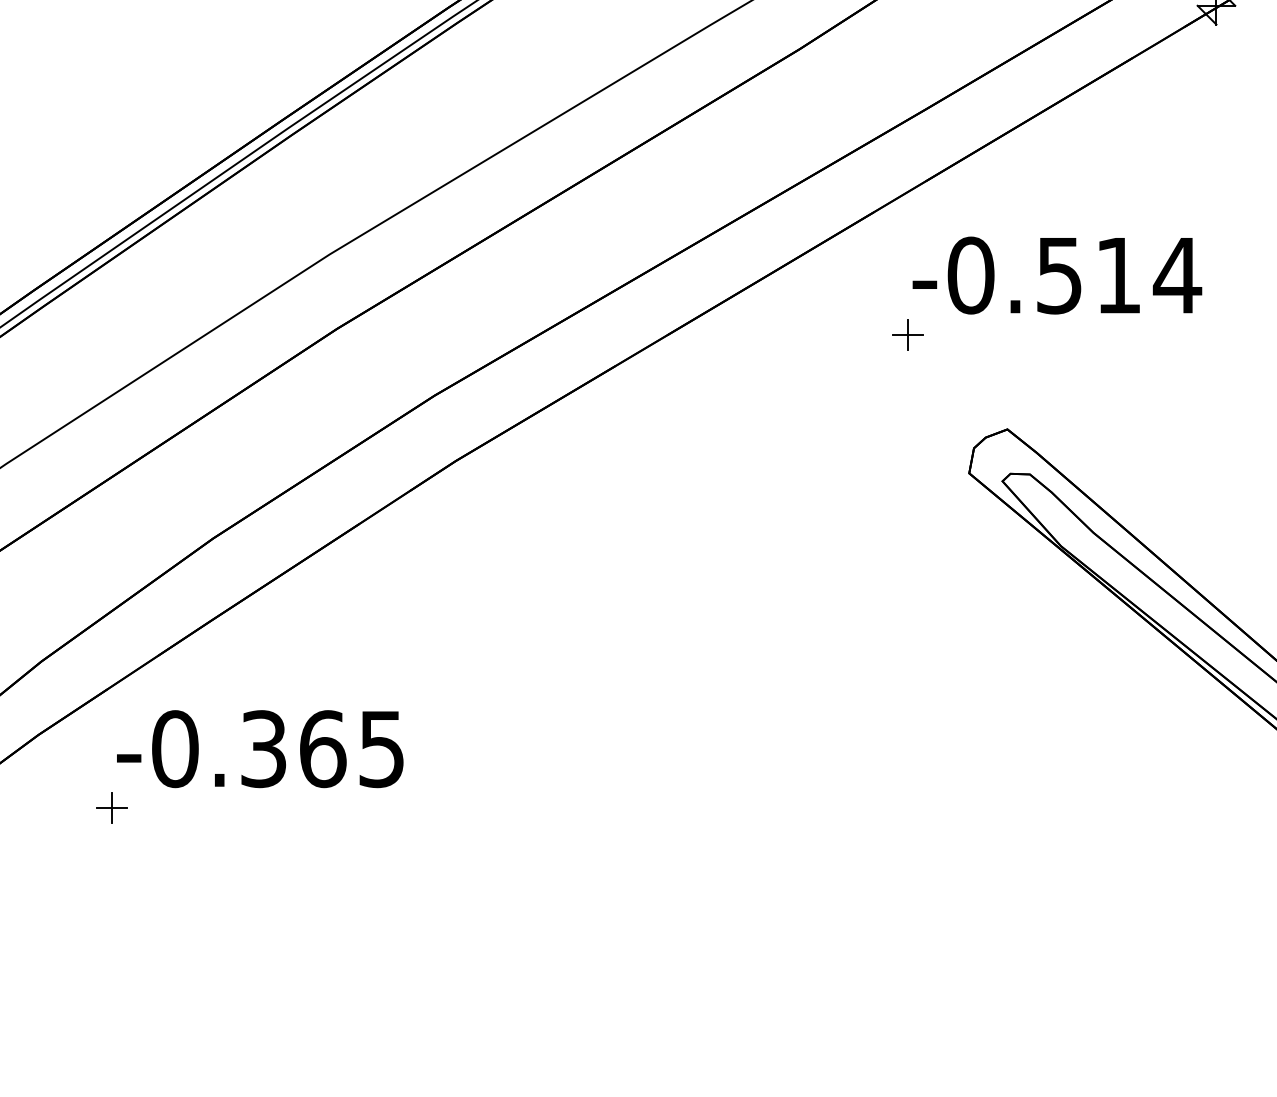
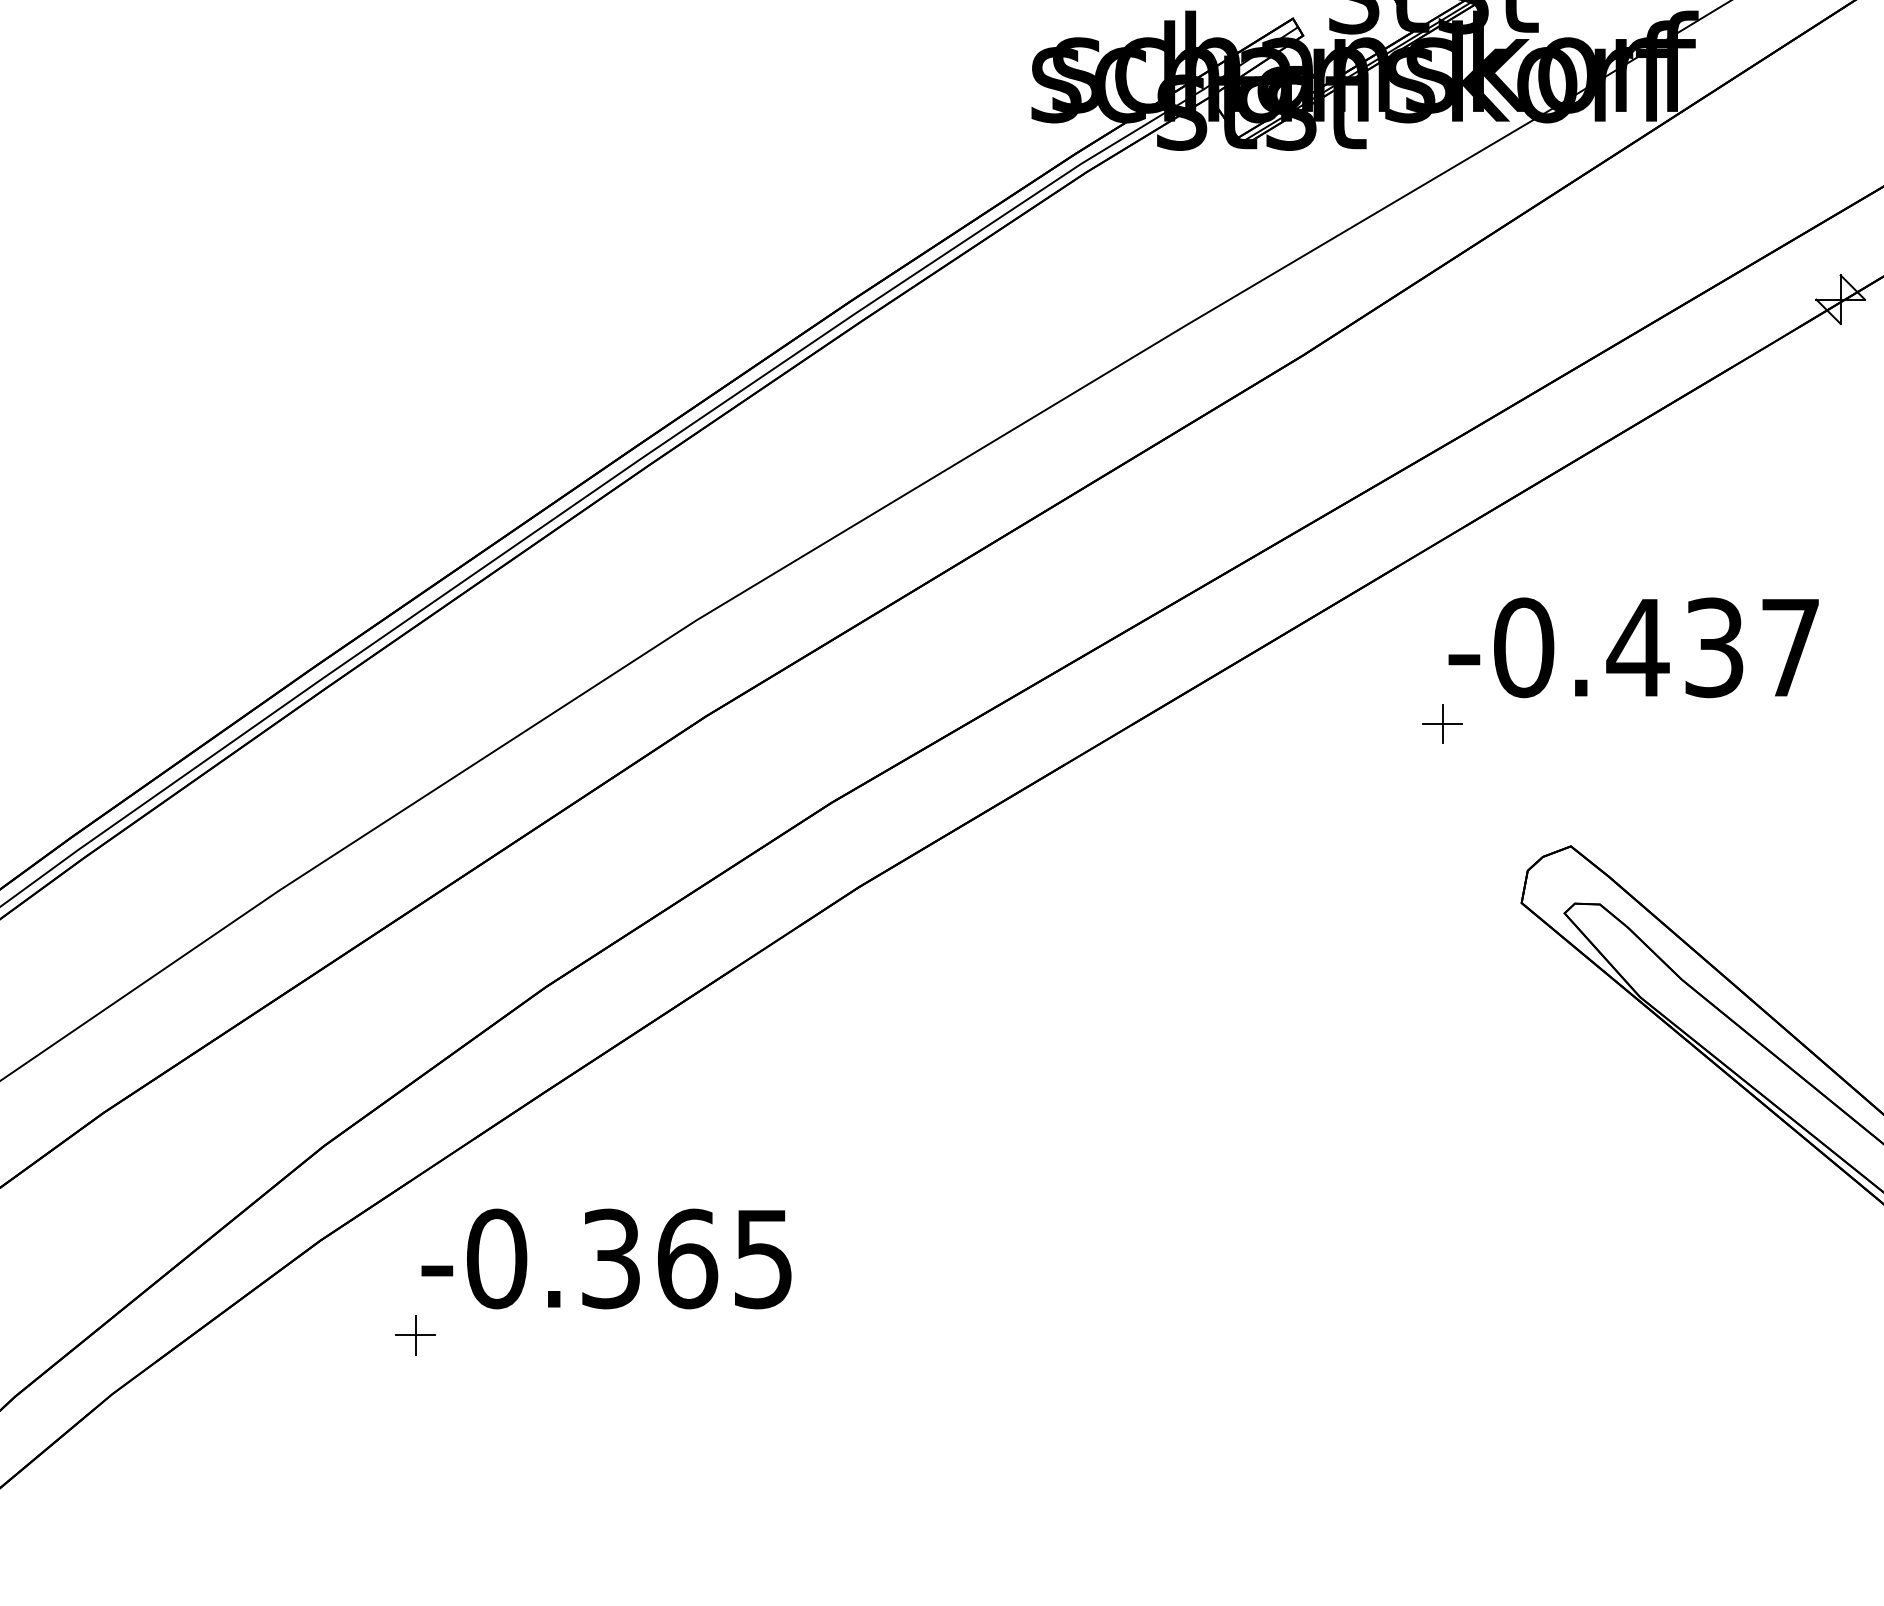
text: (1118, 275) -> (1714, 647), -0.514 -> -0.437

